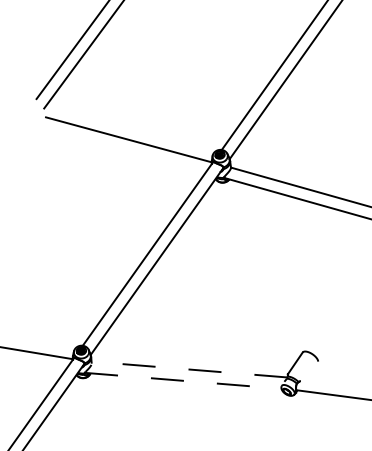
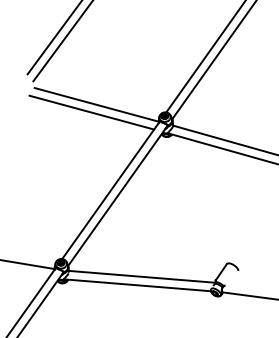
line: (122, 149) -> (91, 112), added
line: (188, 369) -> (141, 276), dashed -> solid
line: (183, 380) -> (137, 285), dashed -> solid

